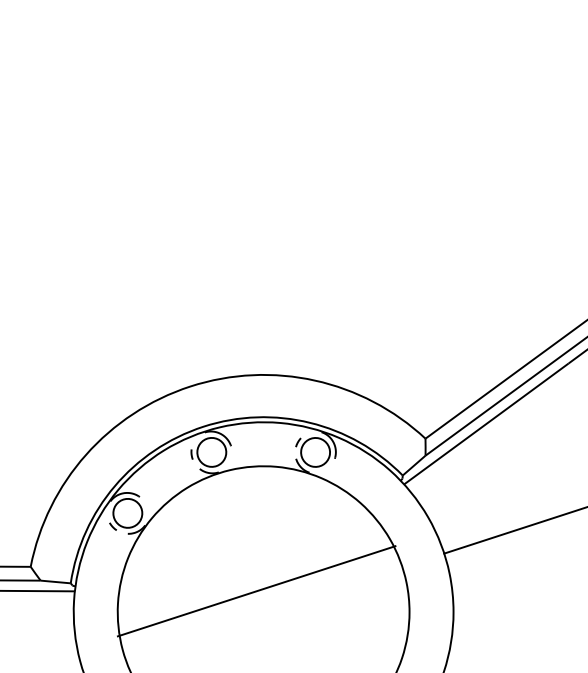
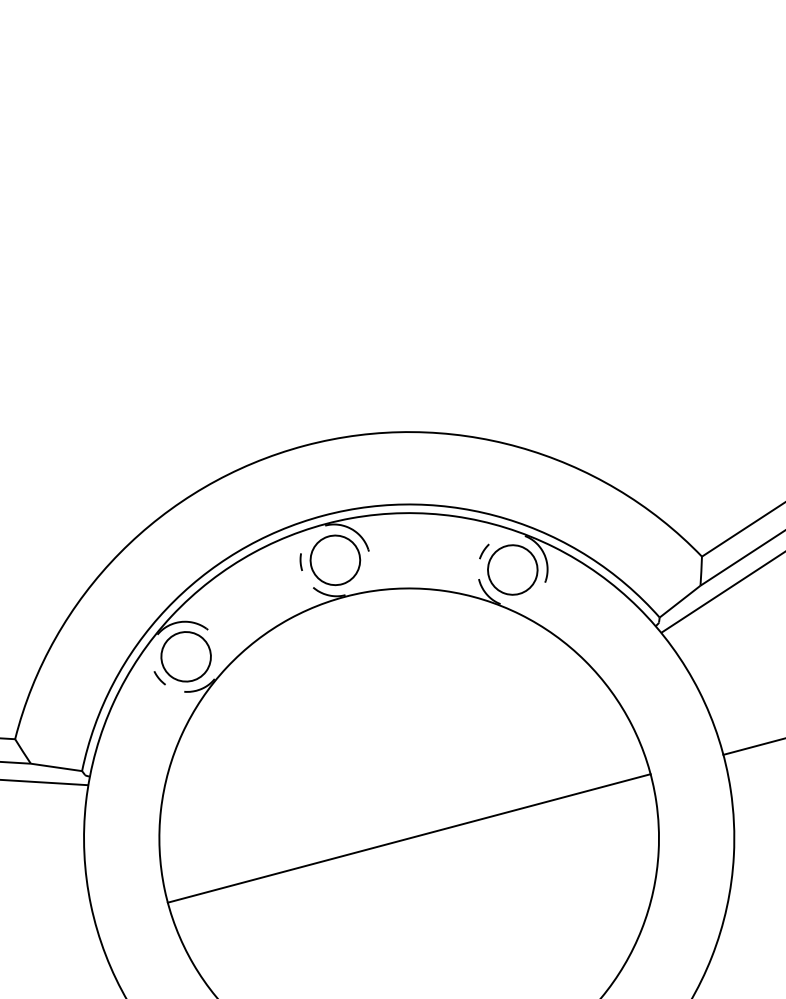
line: (256, 591) -> (408, 838), moved

